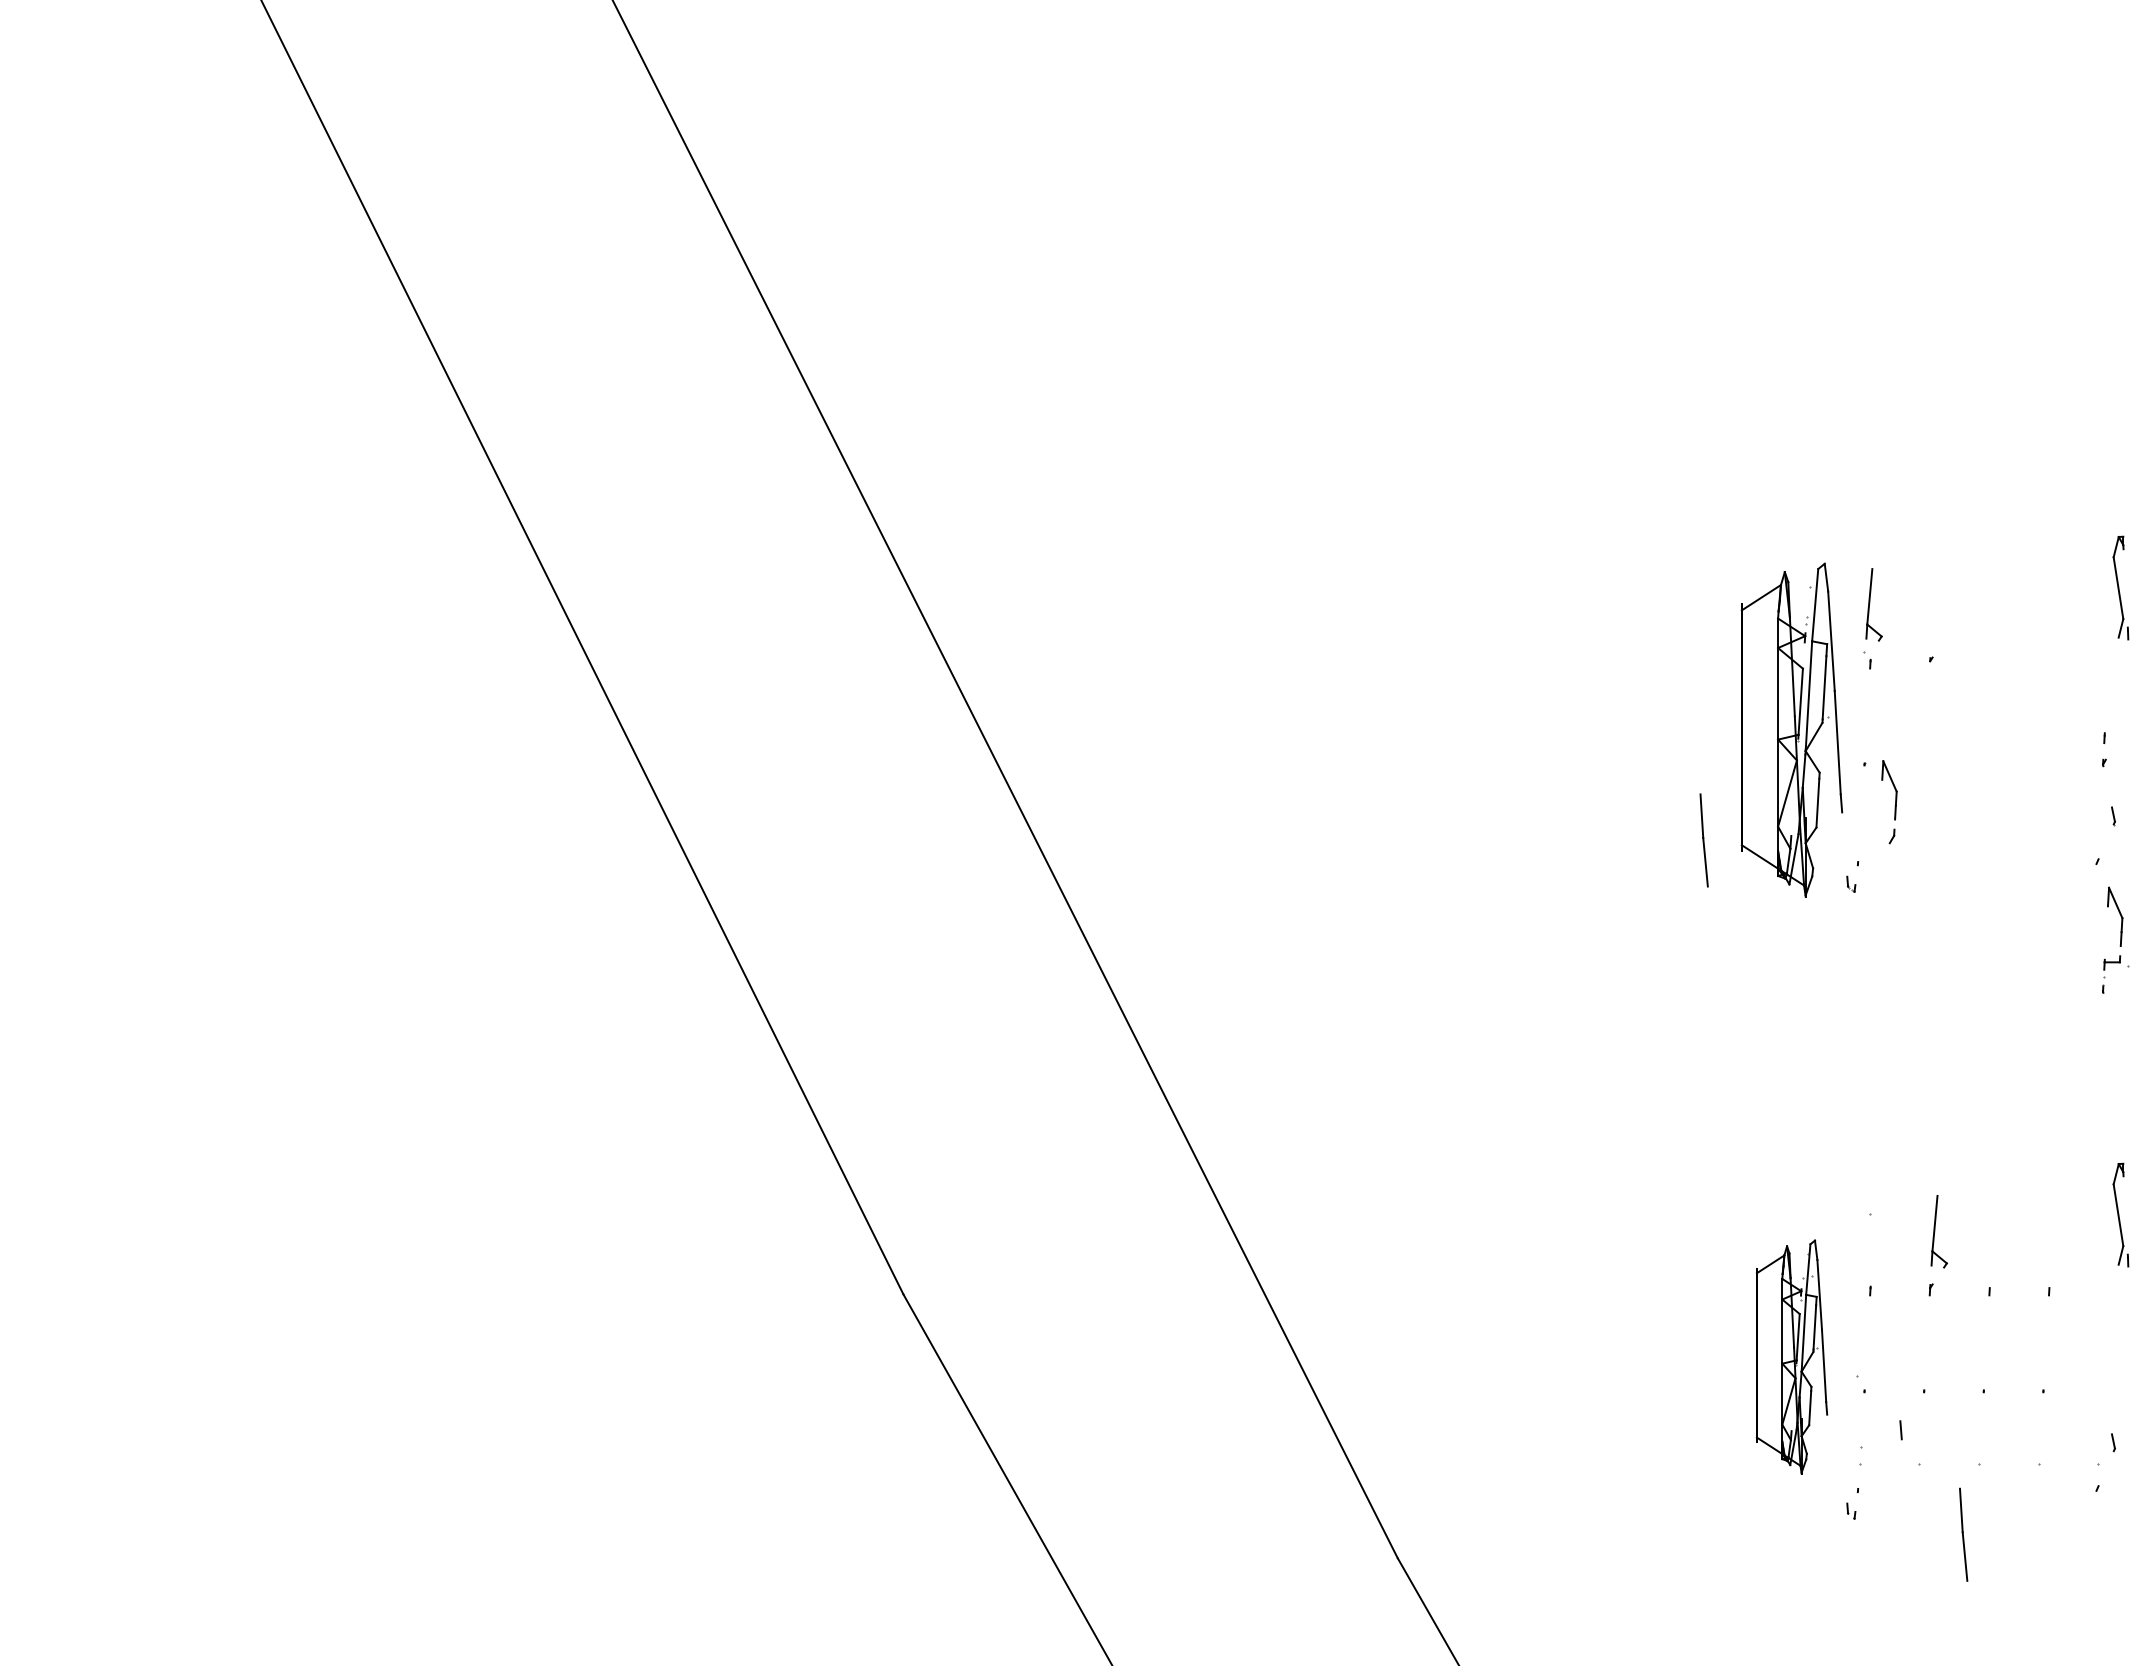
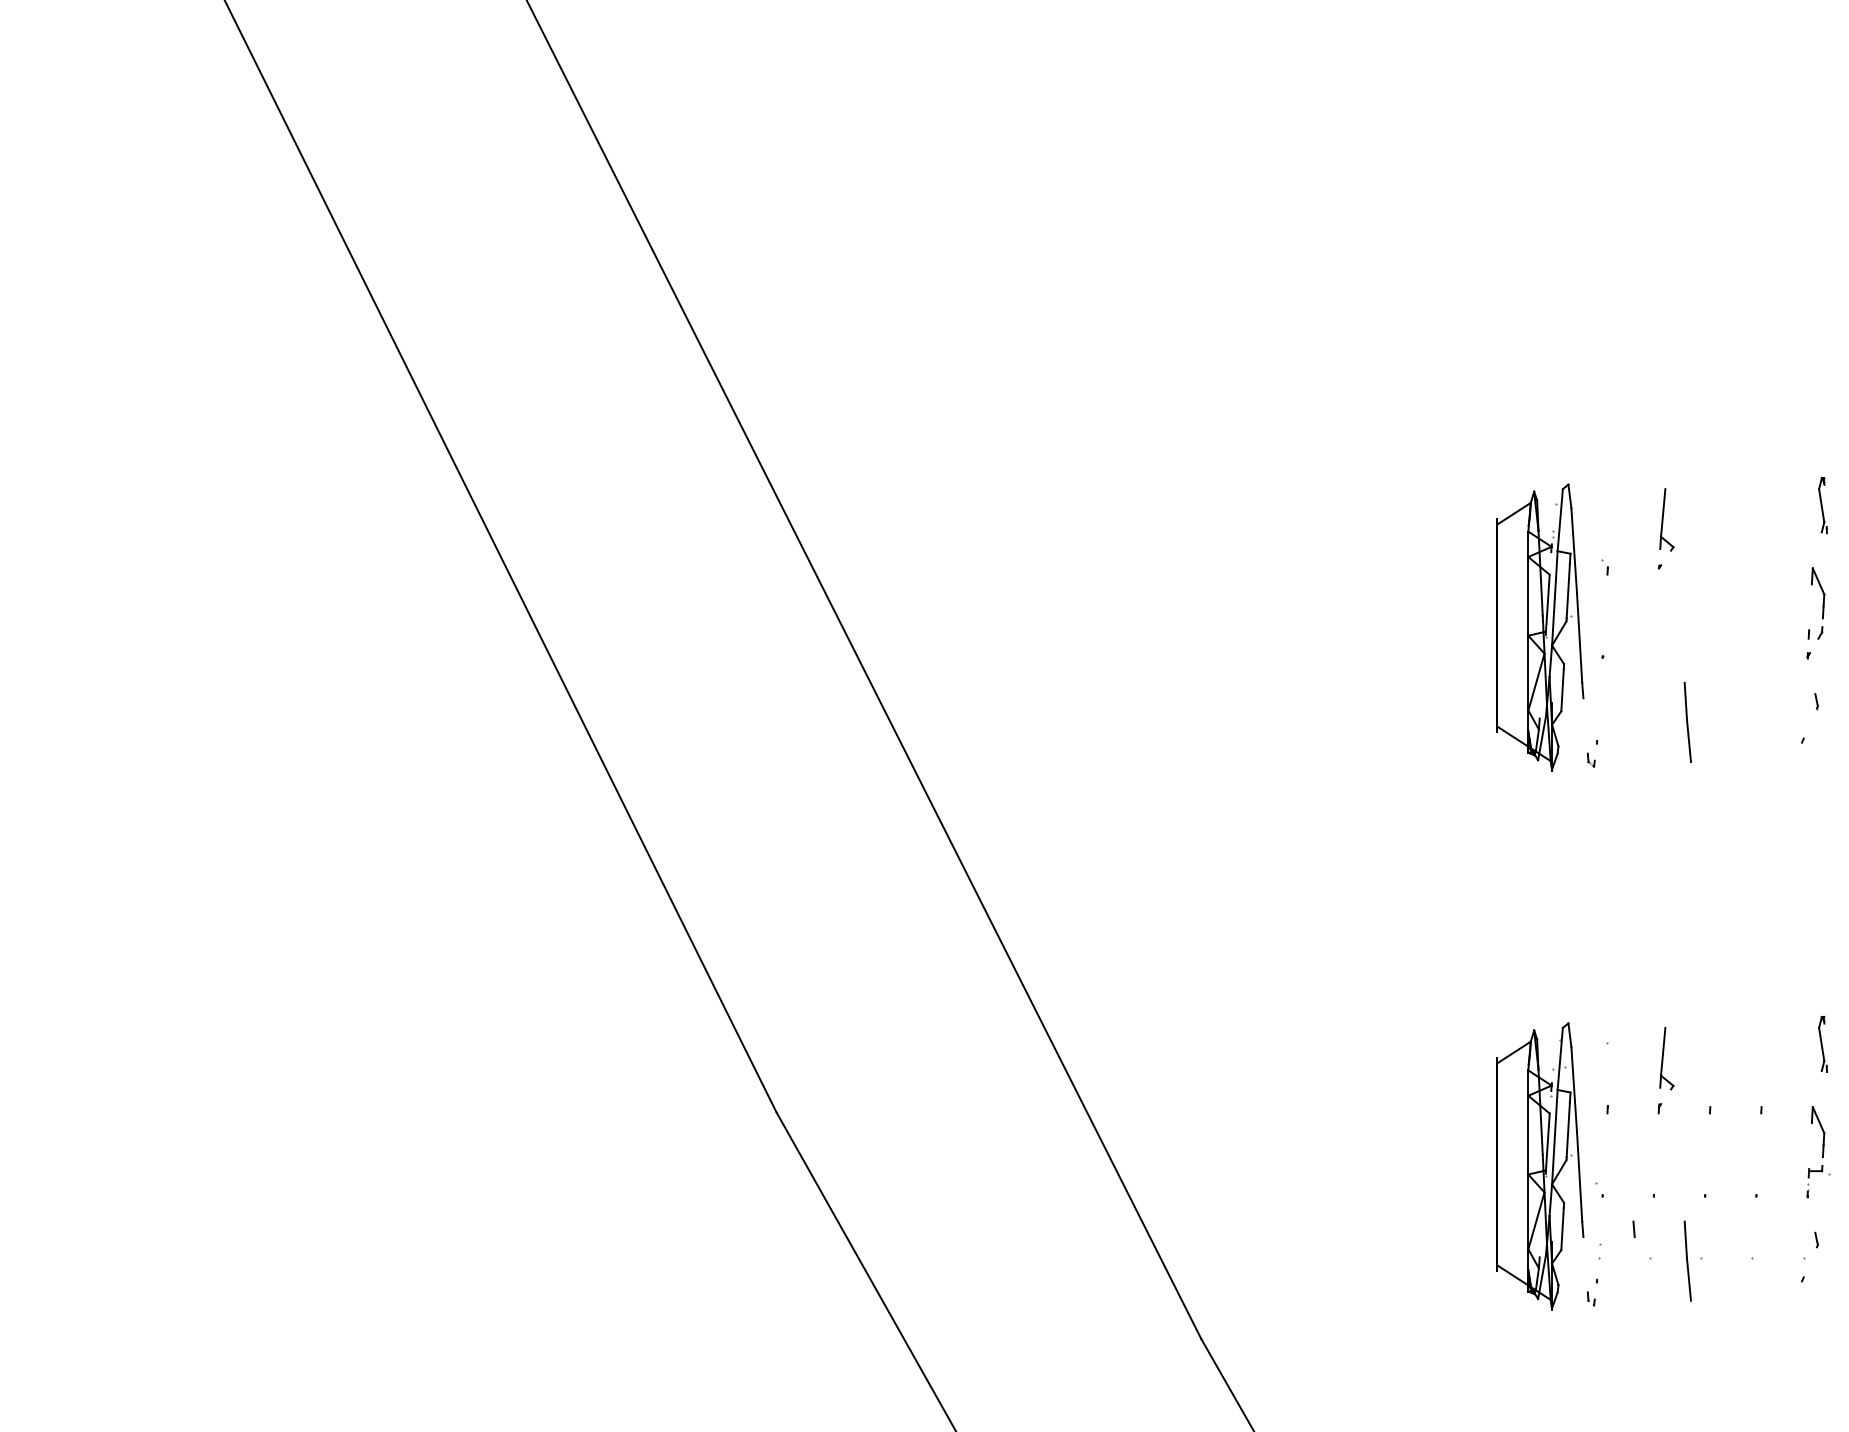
part: (2120, 588) -> (1822, 505), size x0.62
part: (1873, 604) -> (1666, 519), moved
part: (1889, 802) -> (1818, 603), moved
line: (1703, 839) -> (1687, 721), moved
part: (2115, 940) -> (1818, 1152), moved
part: (2120, 1215) -> (1822, 1044), size x0.62
part: (1792, 1357) -> (1540, 1166), size x1.43
line: (1963, 1534) -> (1687, 1260), moved

